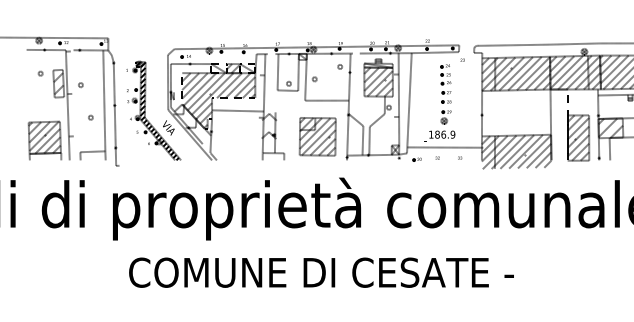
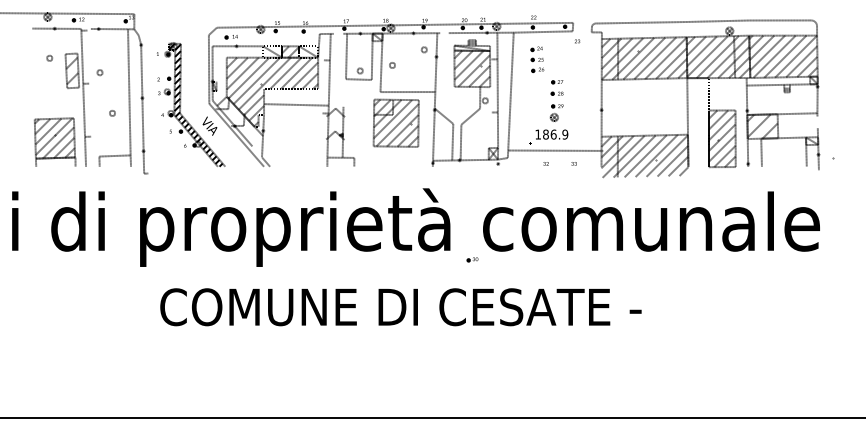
part: (445, 74) -> (537, 59), moved
part: (317, 136) -> (395, 122), moved
part: (417, 159) -> (472, 259), moved

